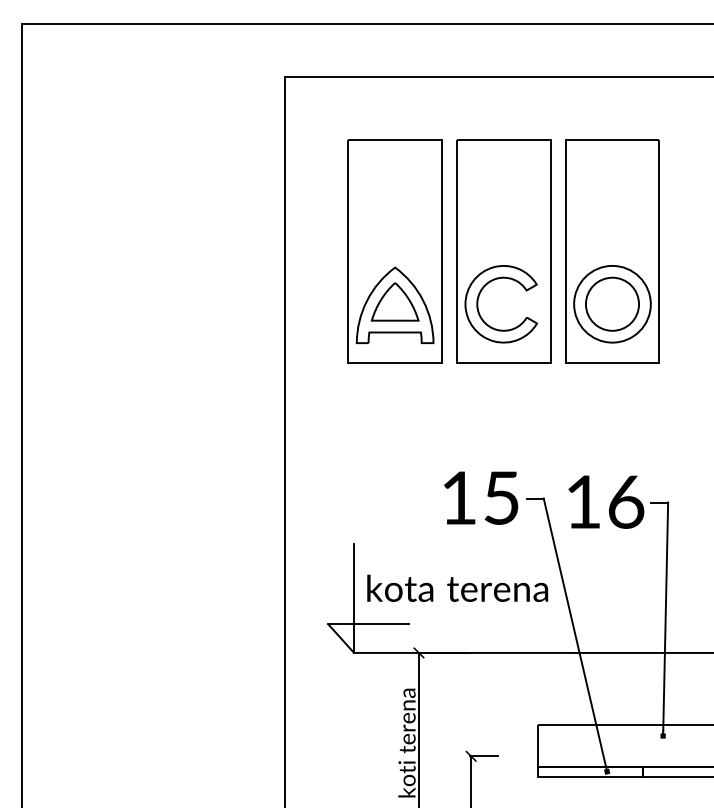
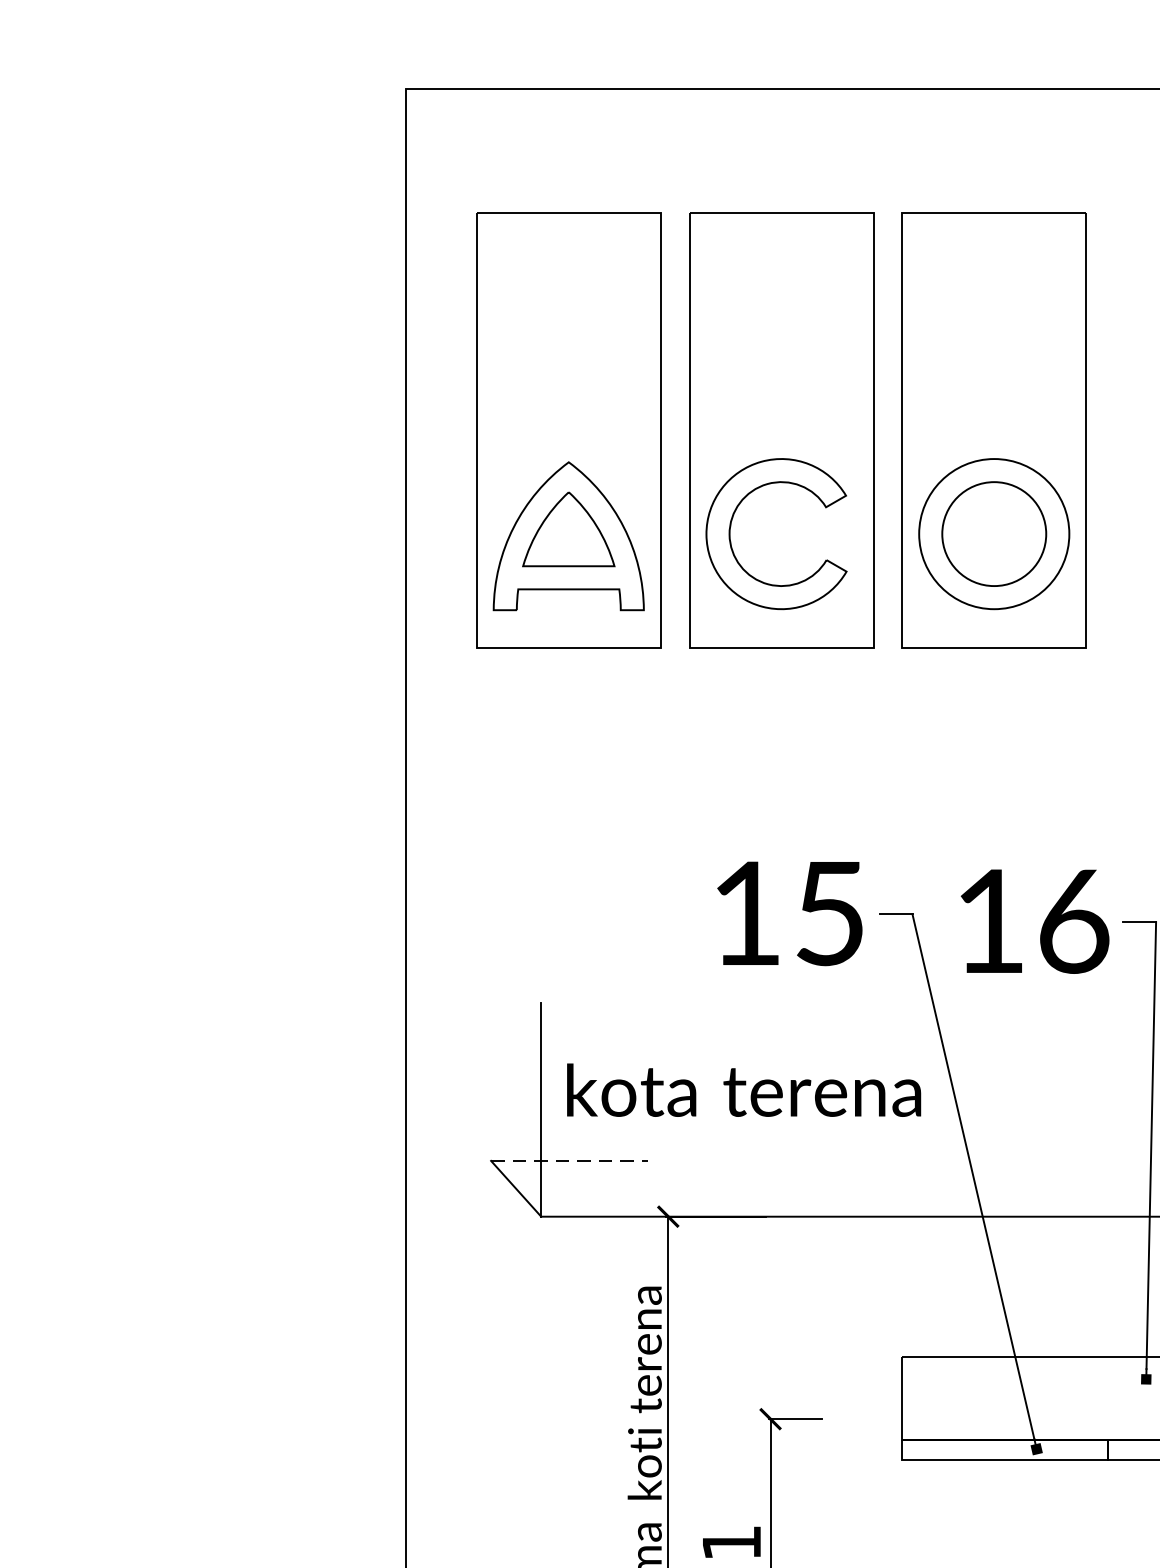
part: (503, 251) -> (780, 430), moved
line: (369, 624) -> (571, 1161), solid -> dashed

